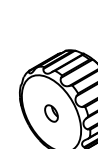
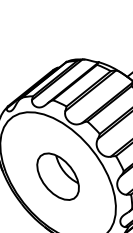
part: (51, 113) -> (58, 176), size x1.67

